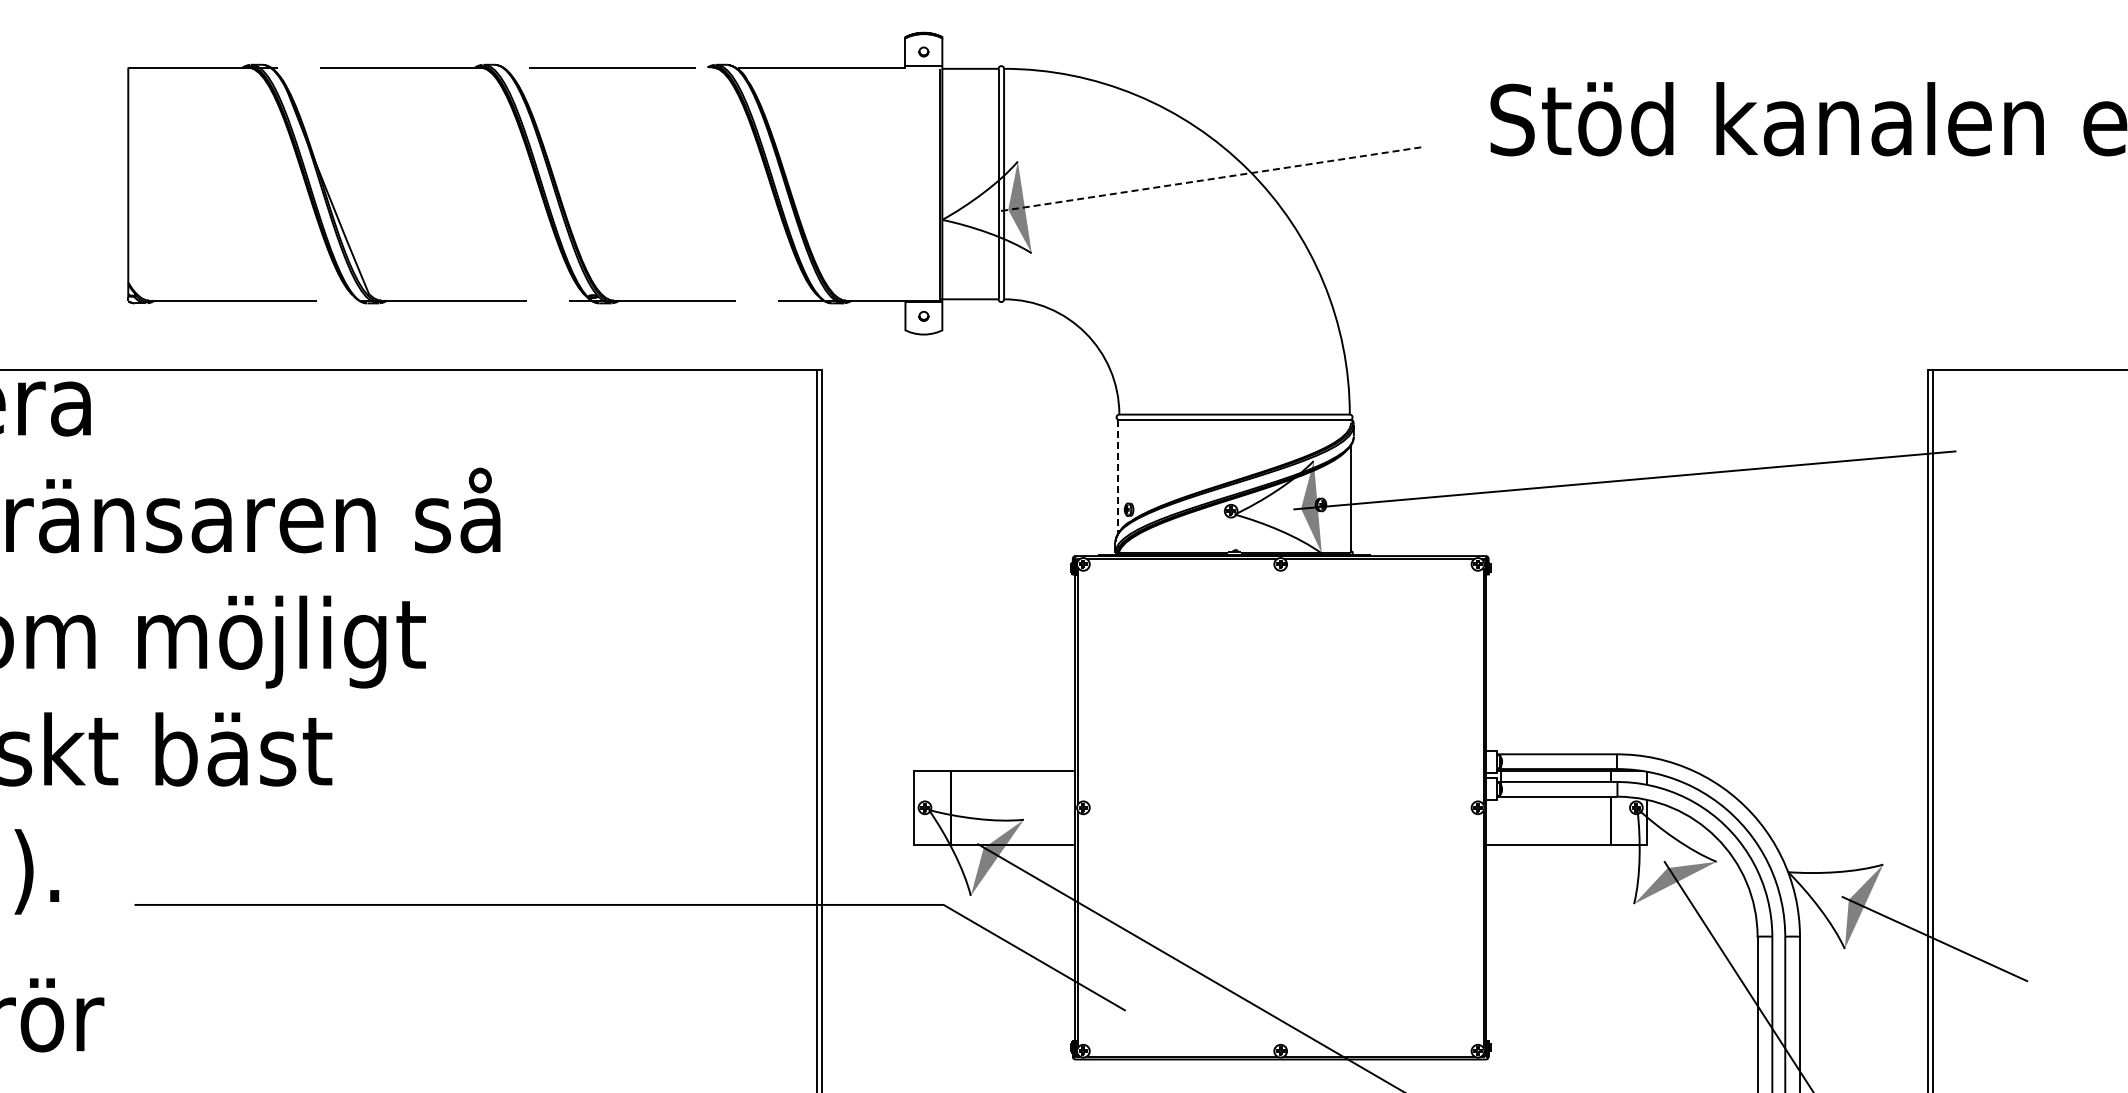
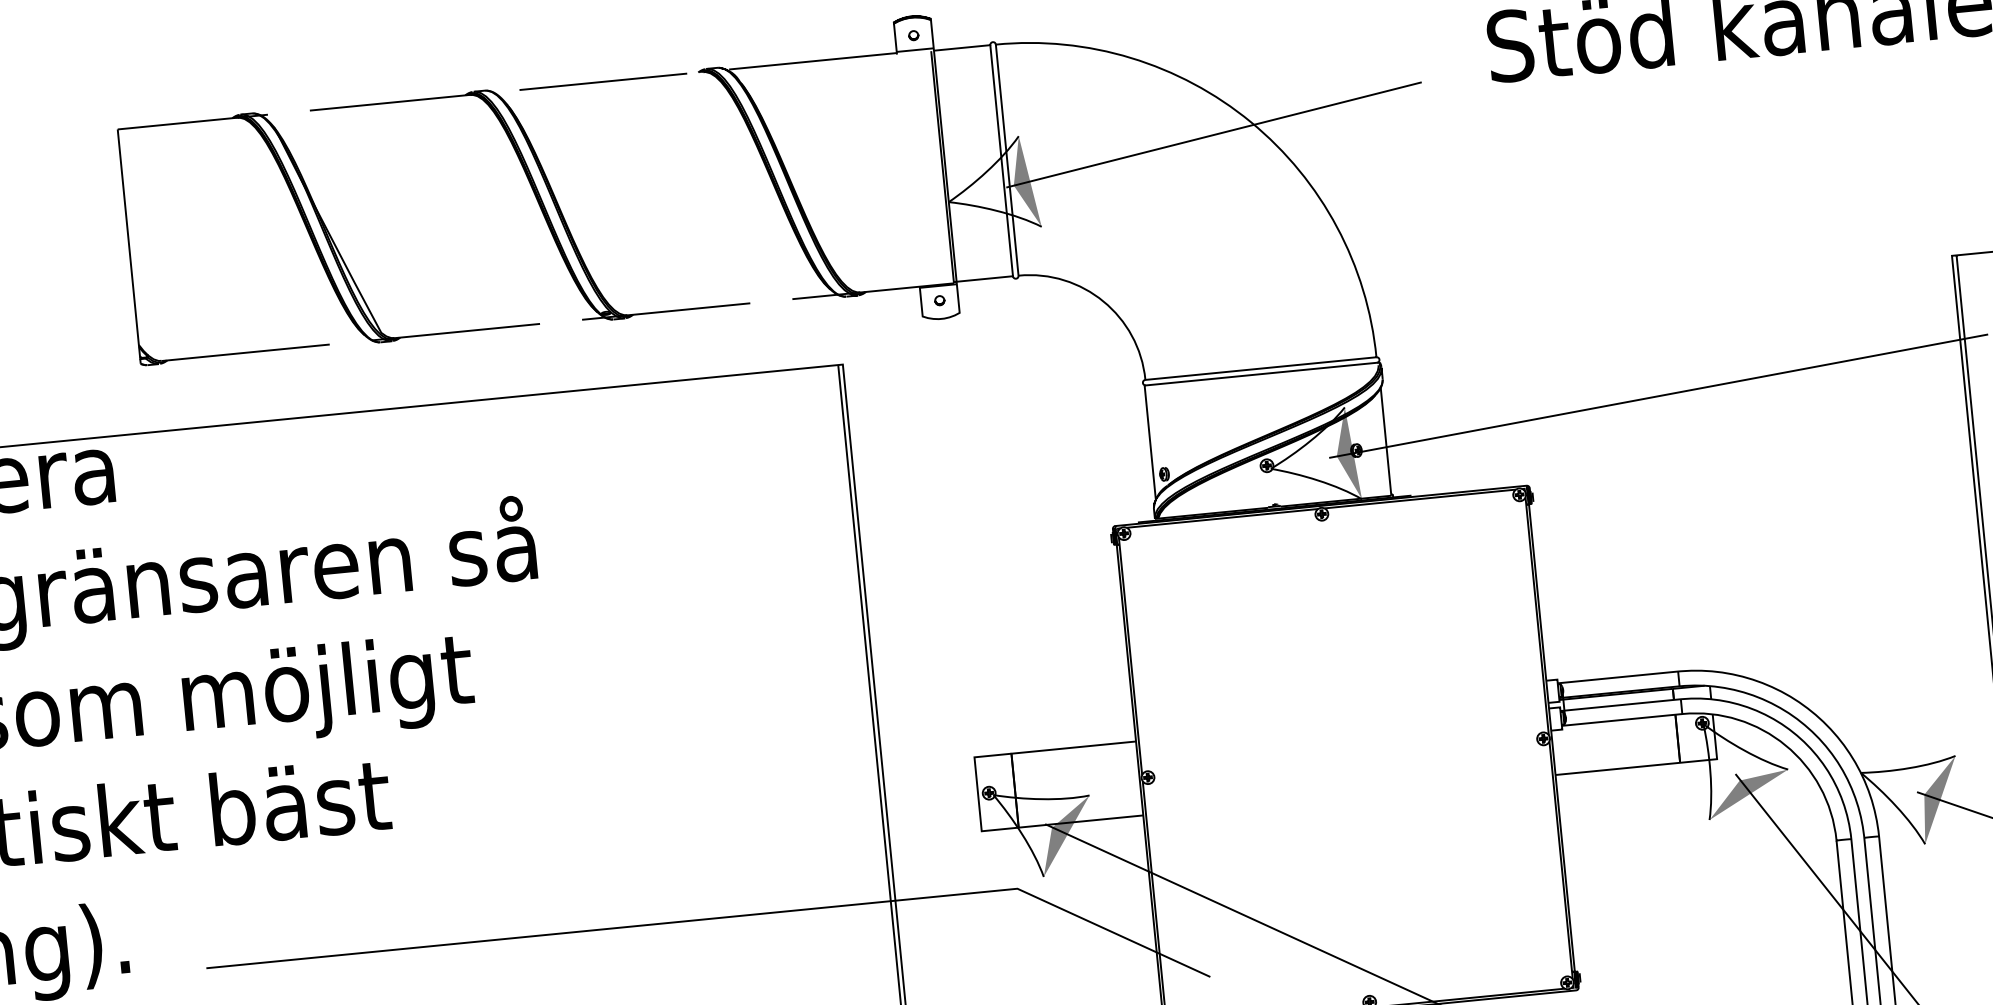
line: (1210, 179) -> (1213, 135), dashed -> solid
line: (1118, 476) -> (1150, 442), dashed -> solid

